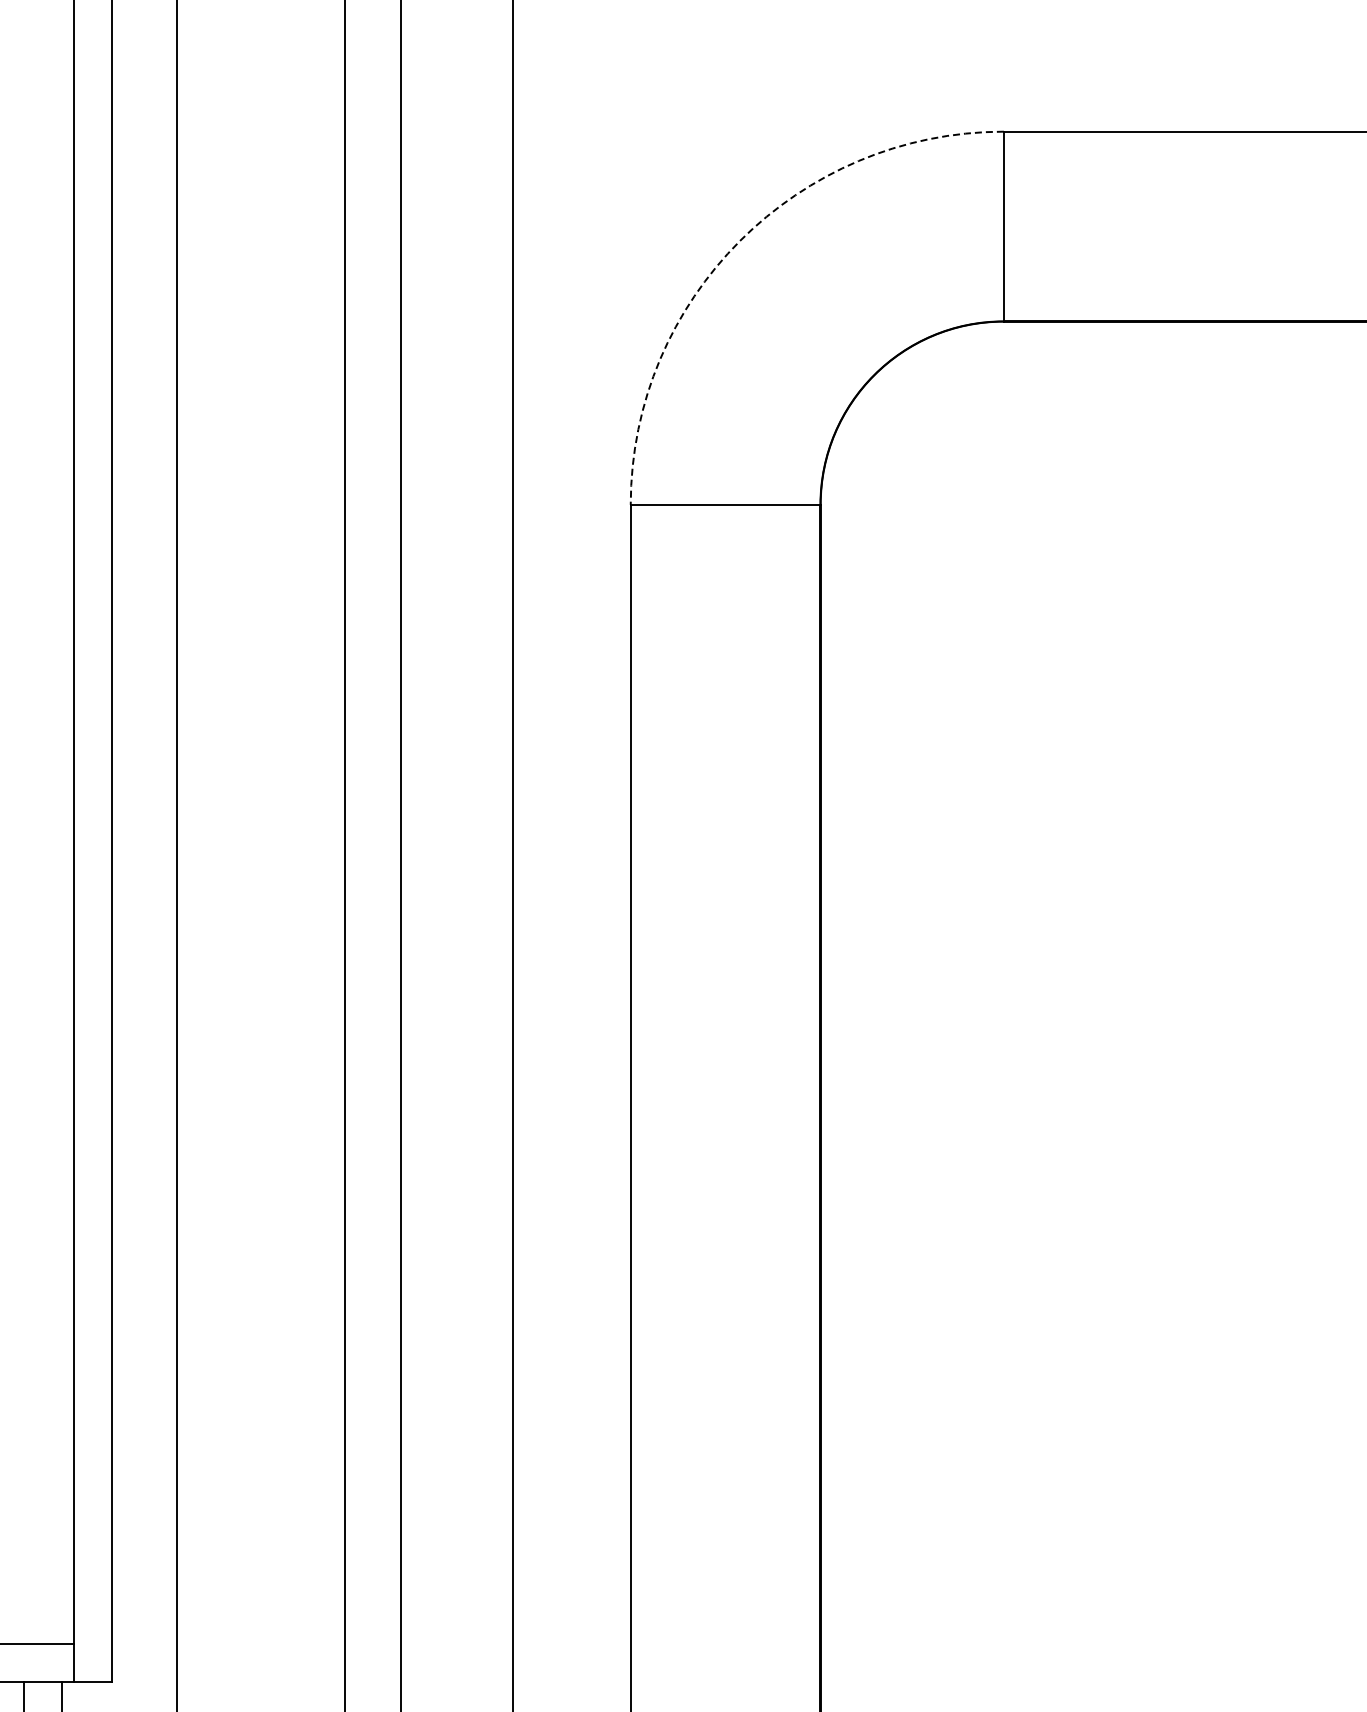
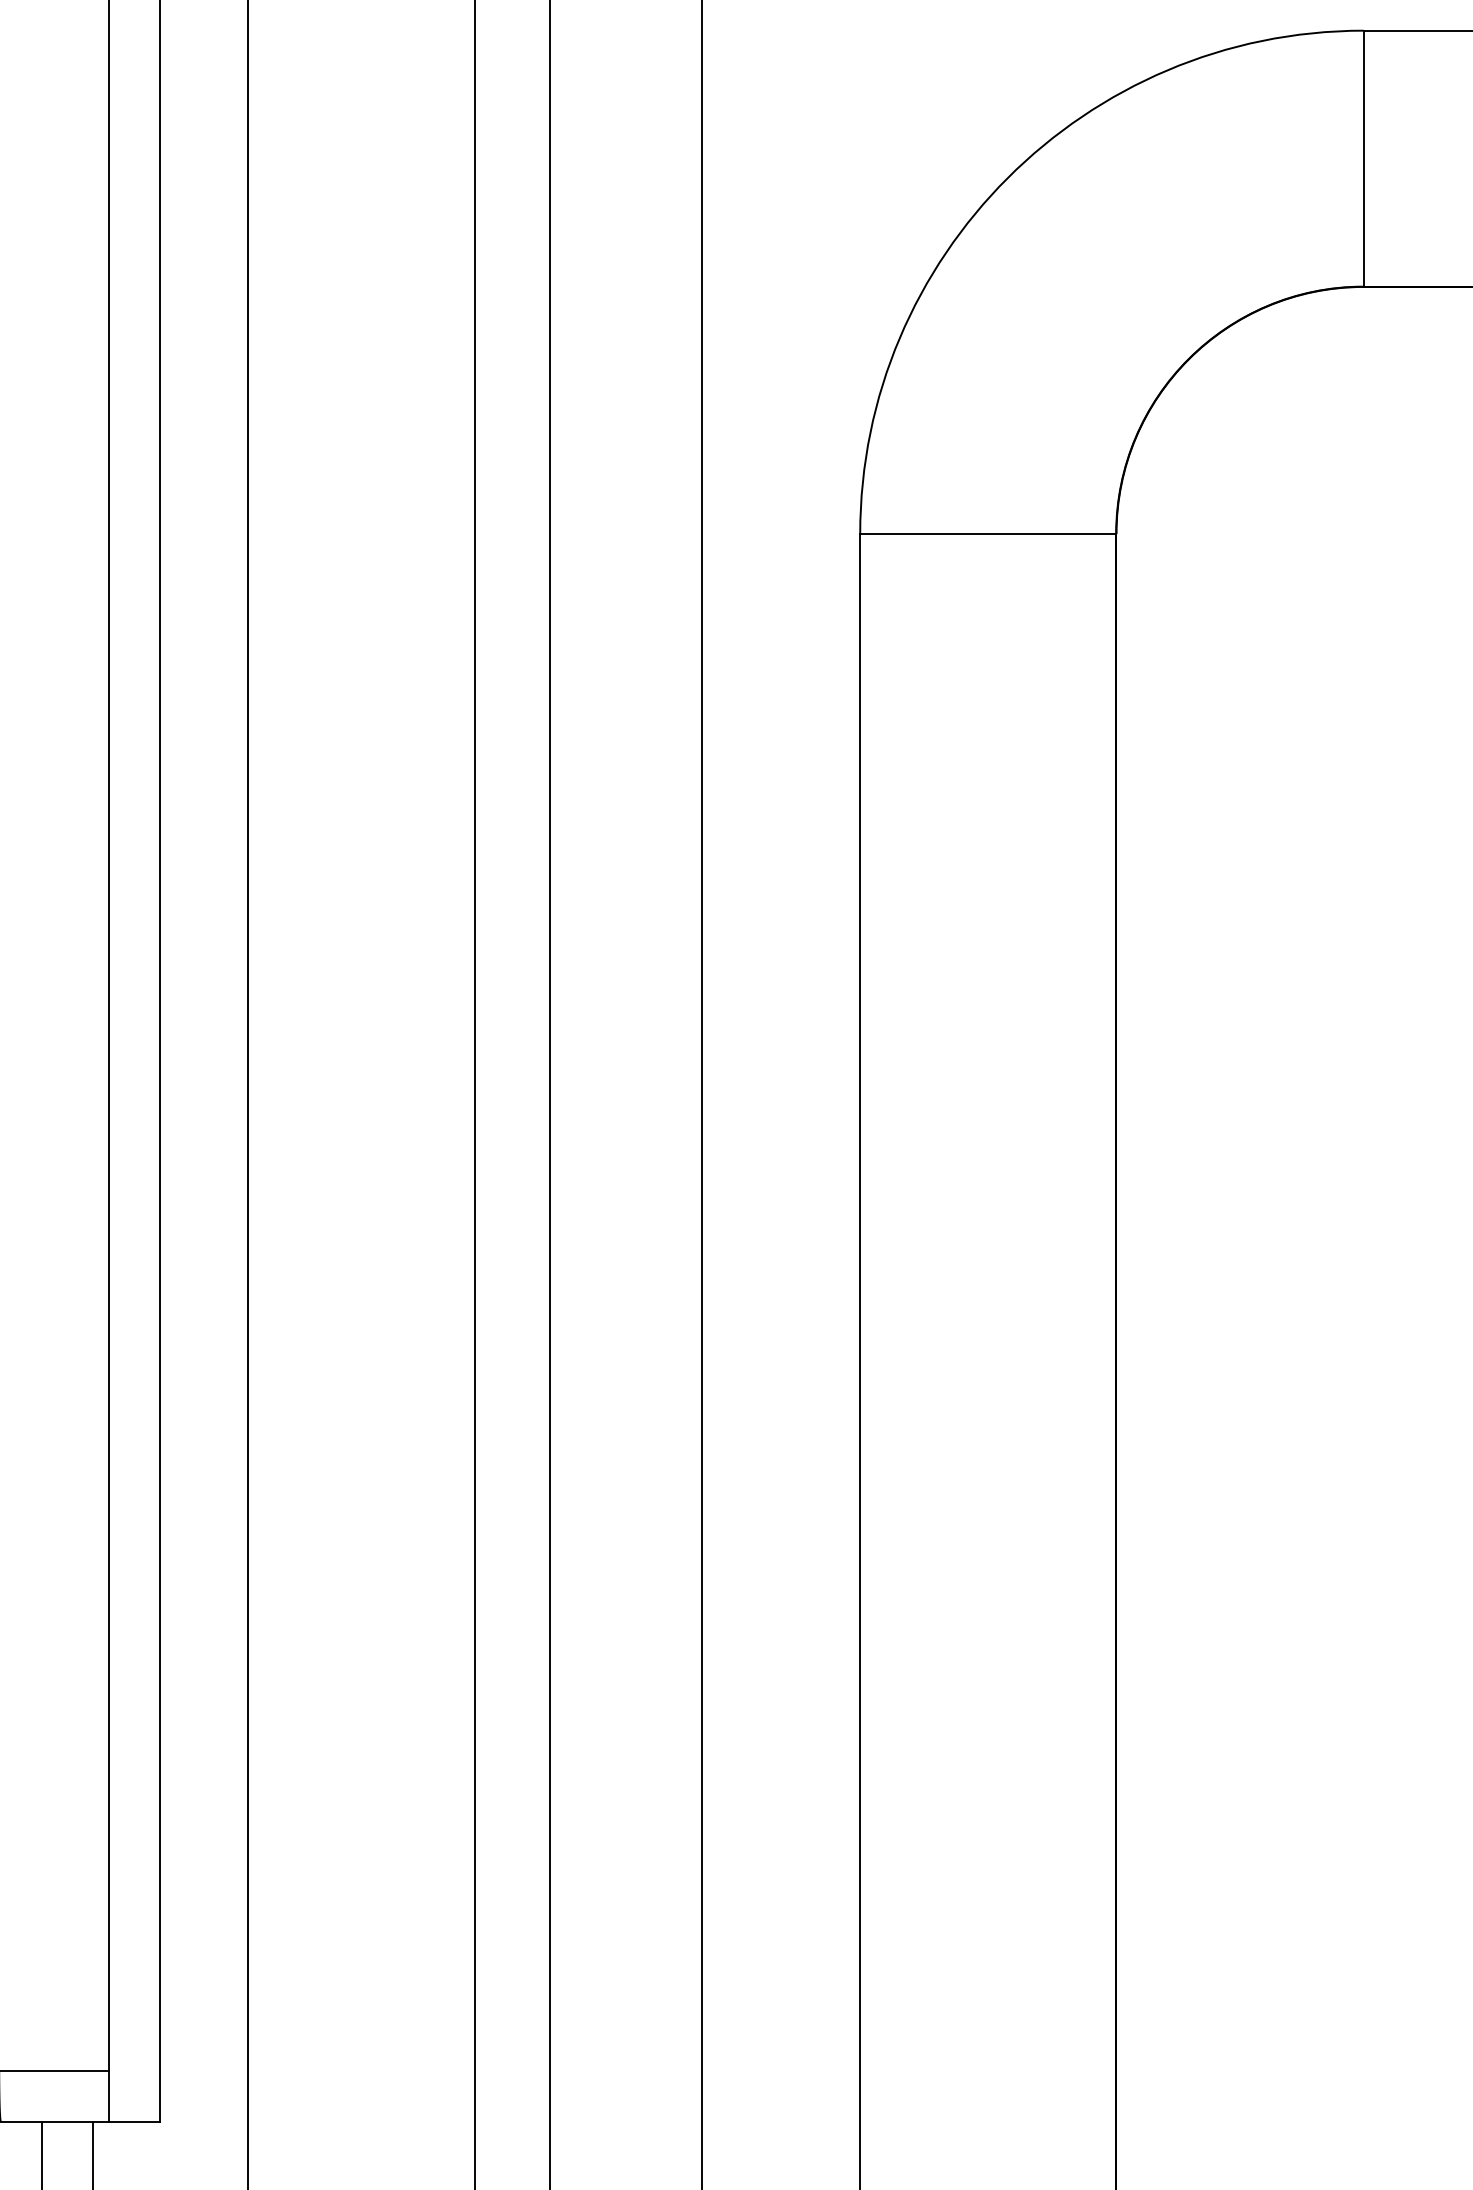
arc: (740, 240) -> (1008, 177), dashed -> solid

